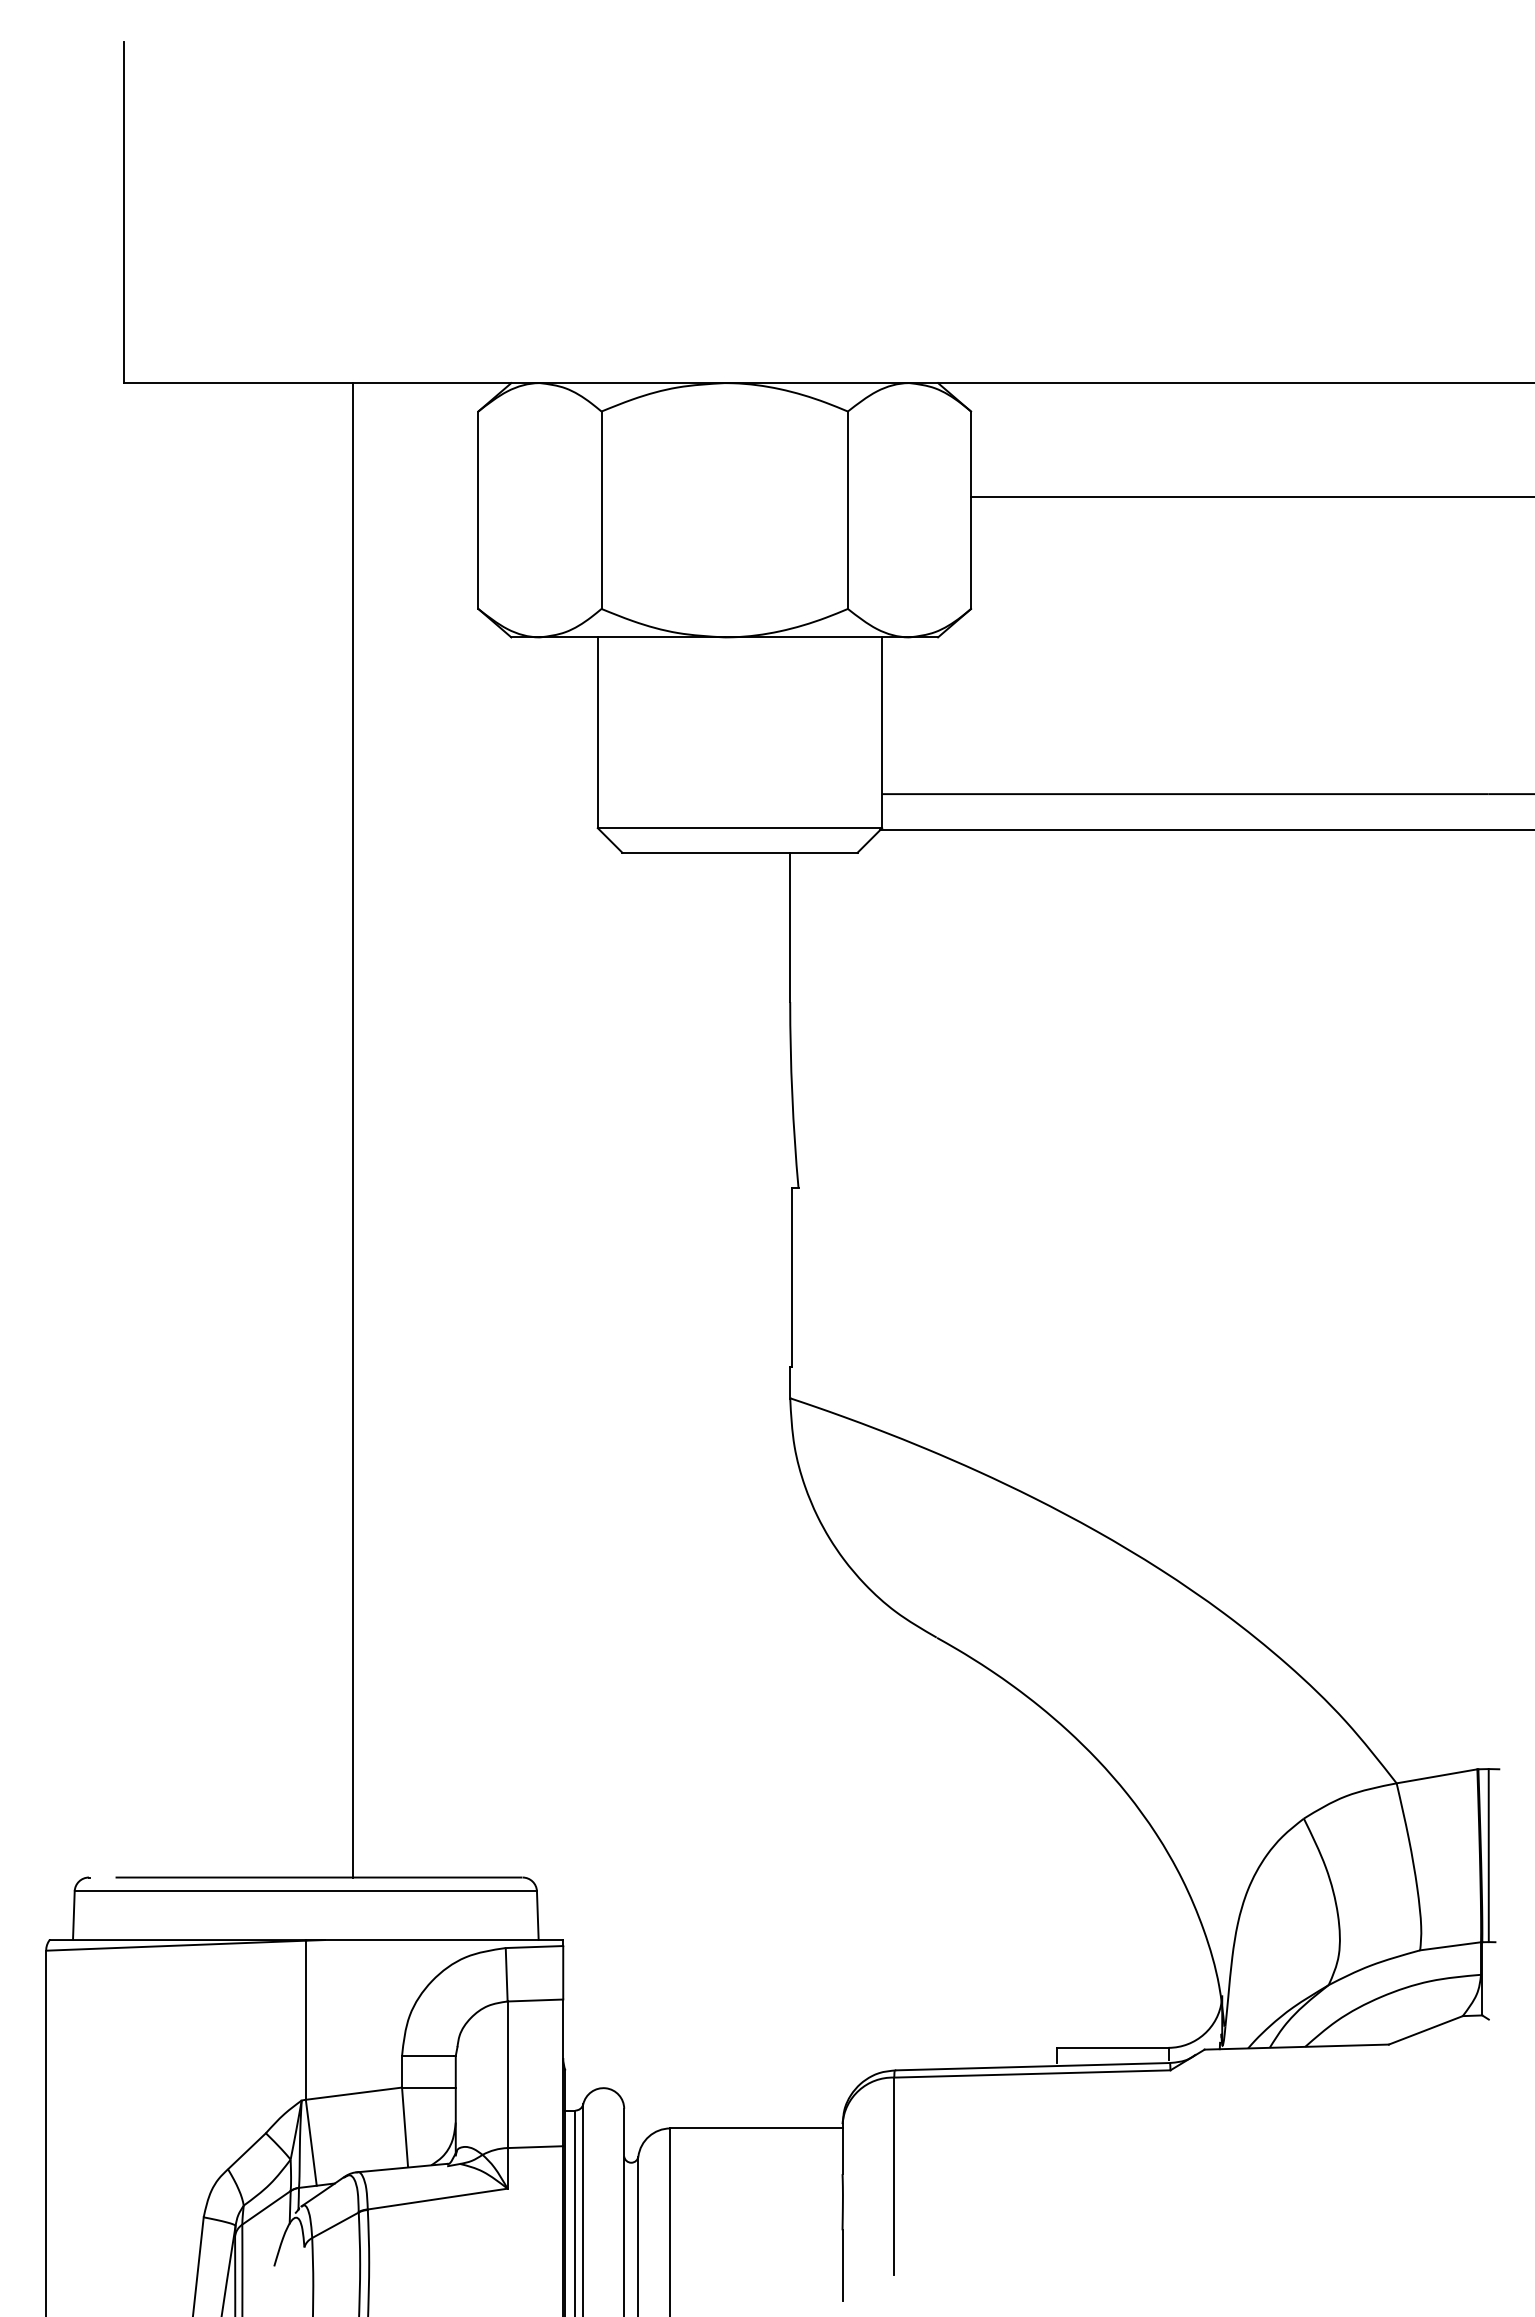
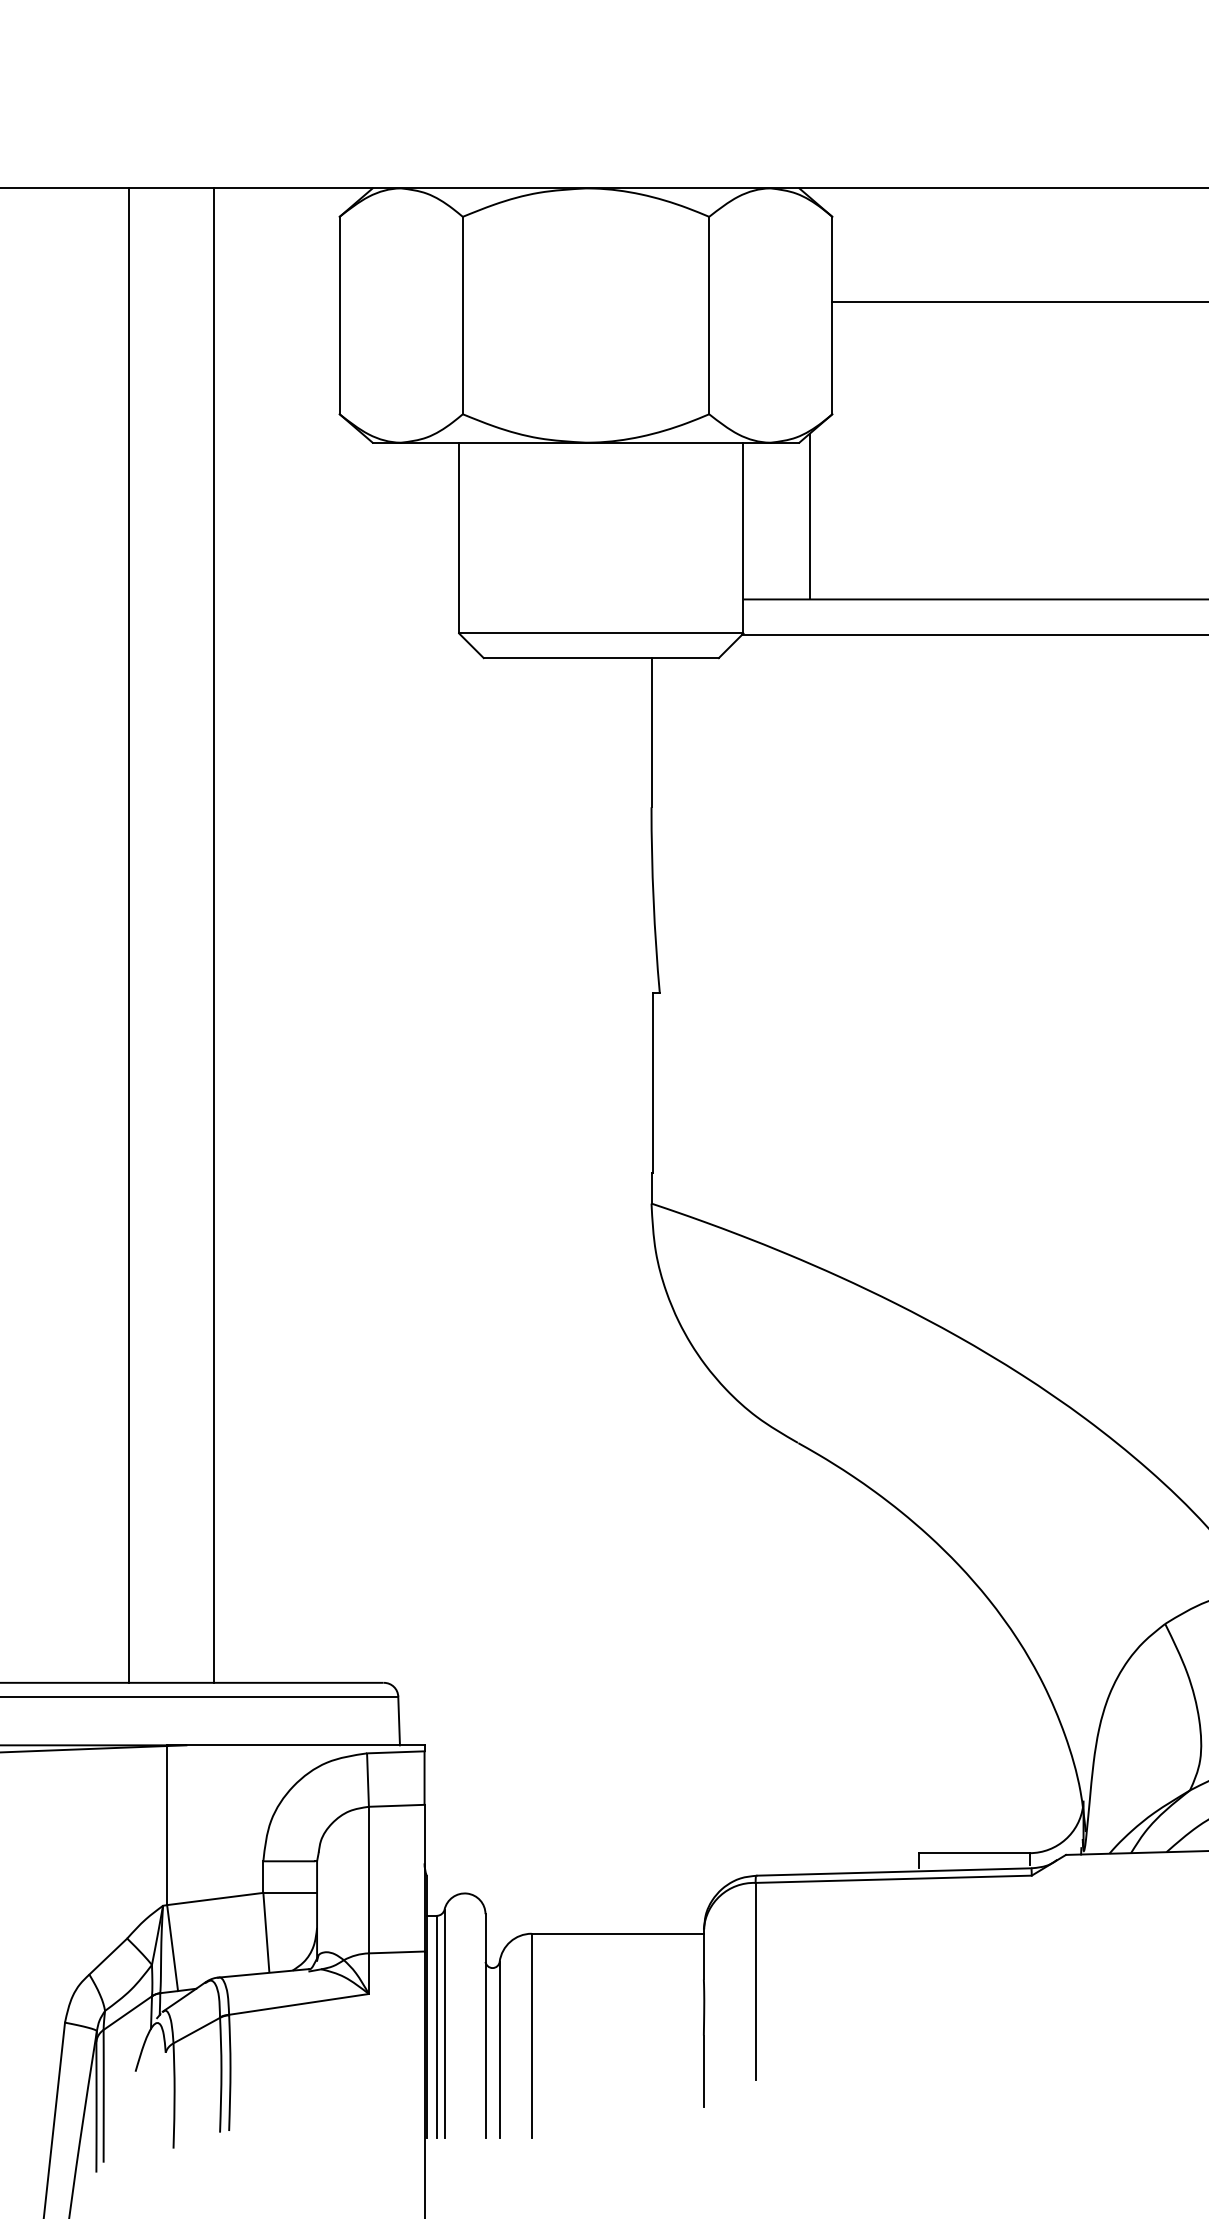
line: (948, 711) -> (809, 516), added
line: (267, 1130) -> (128, 935), added

